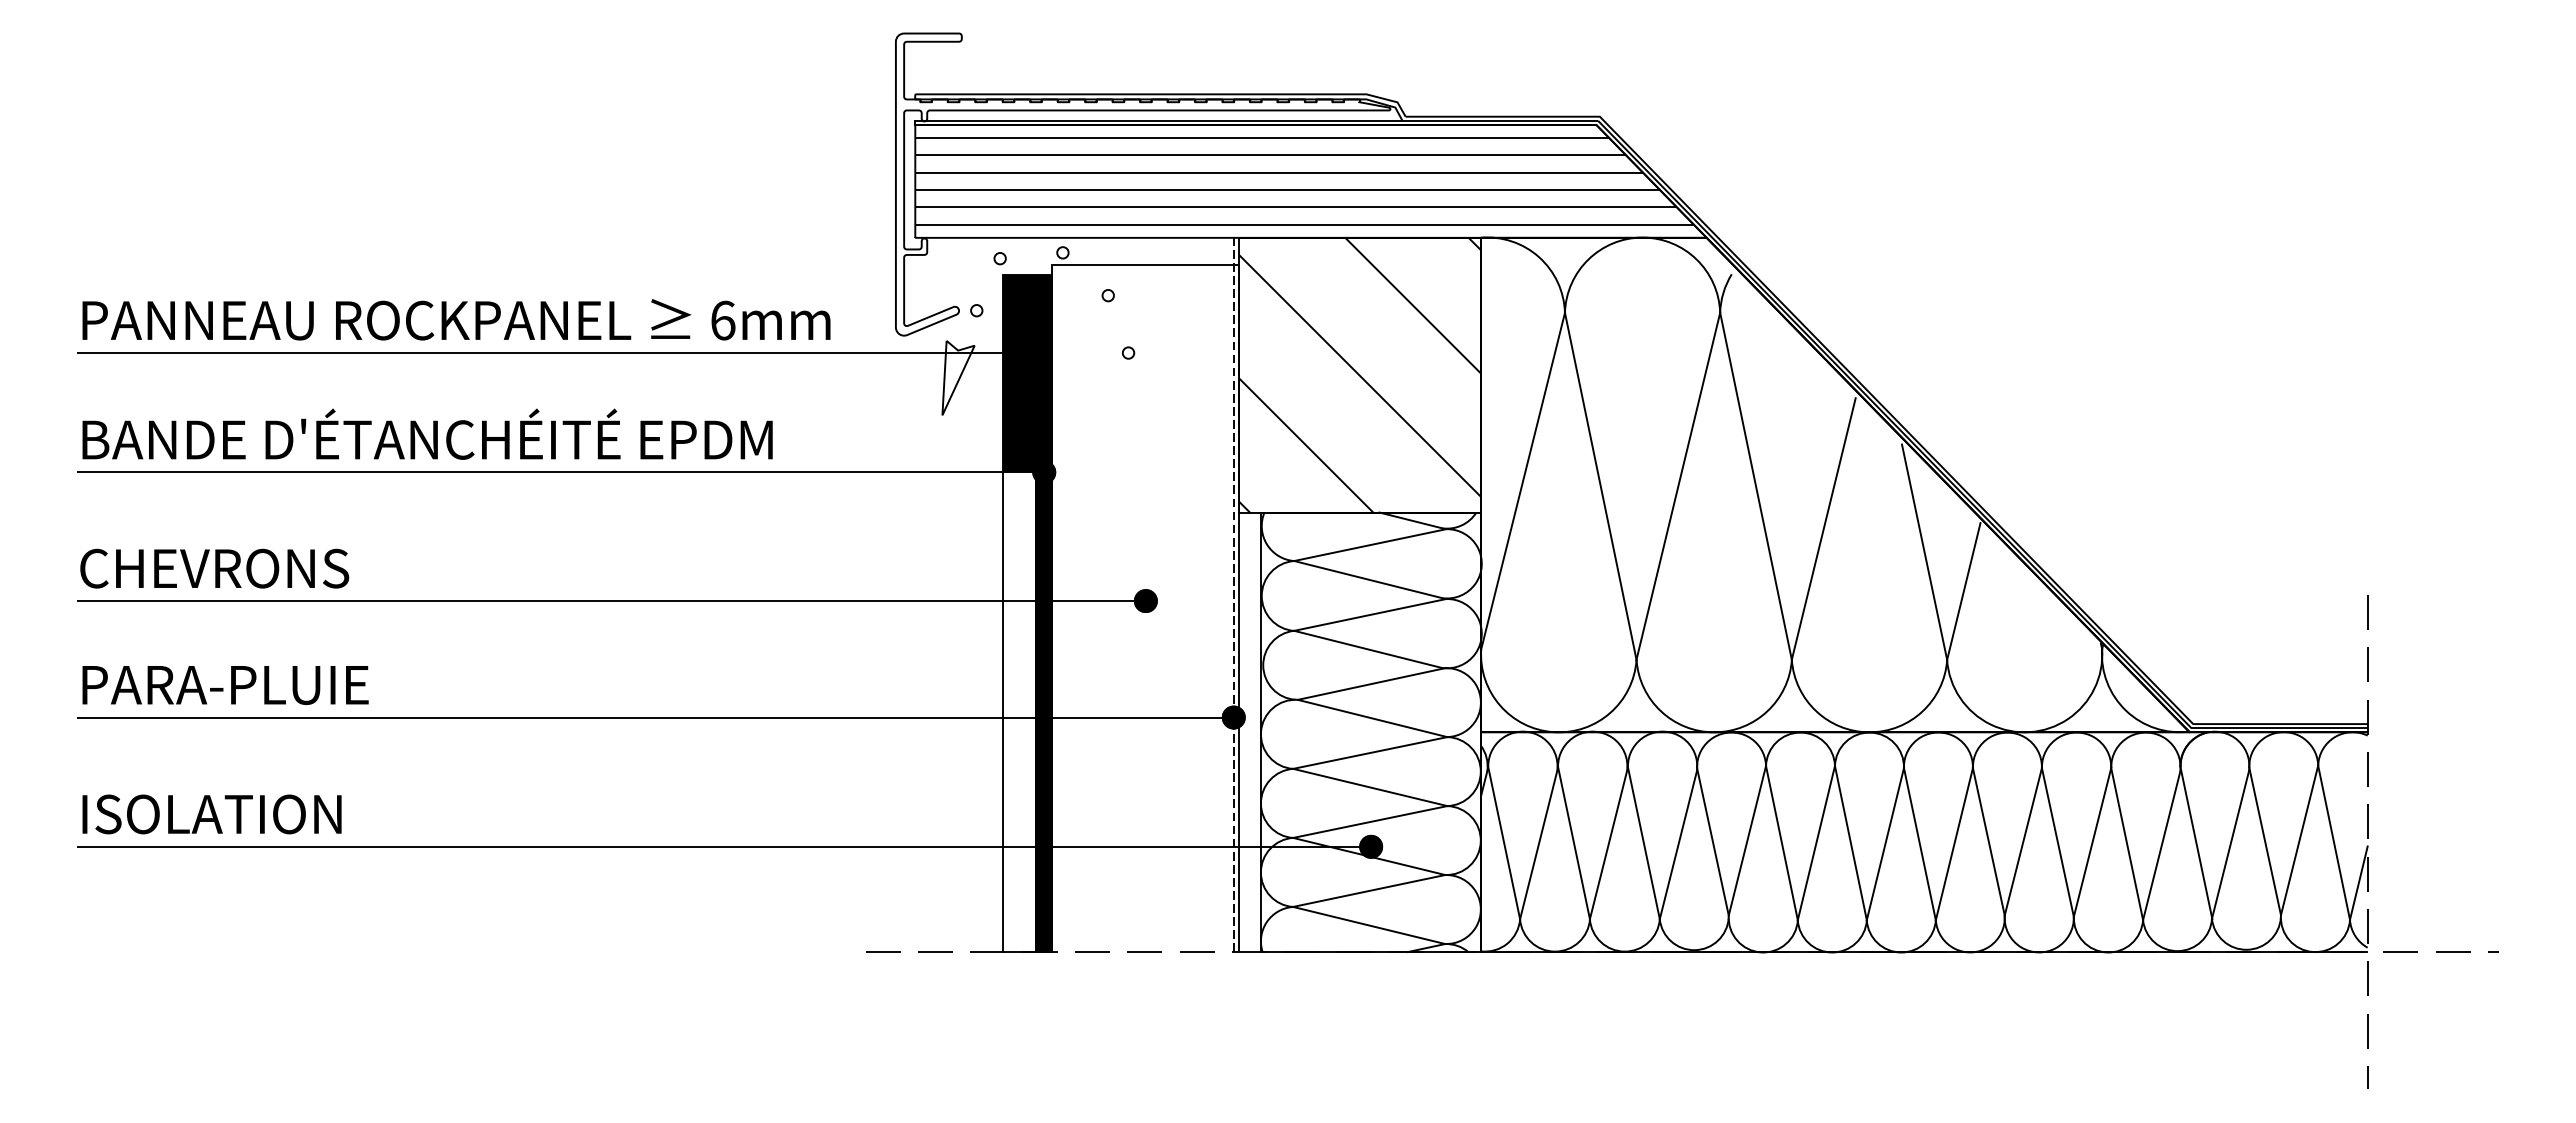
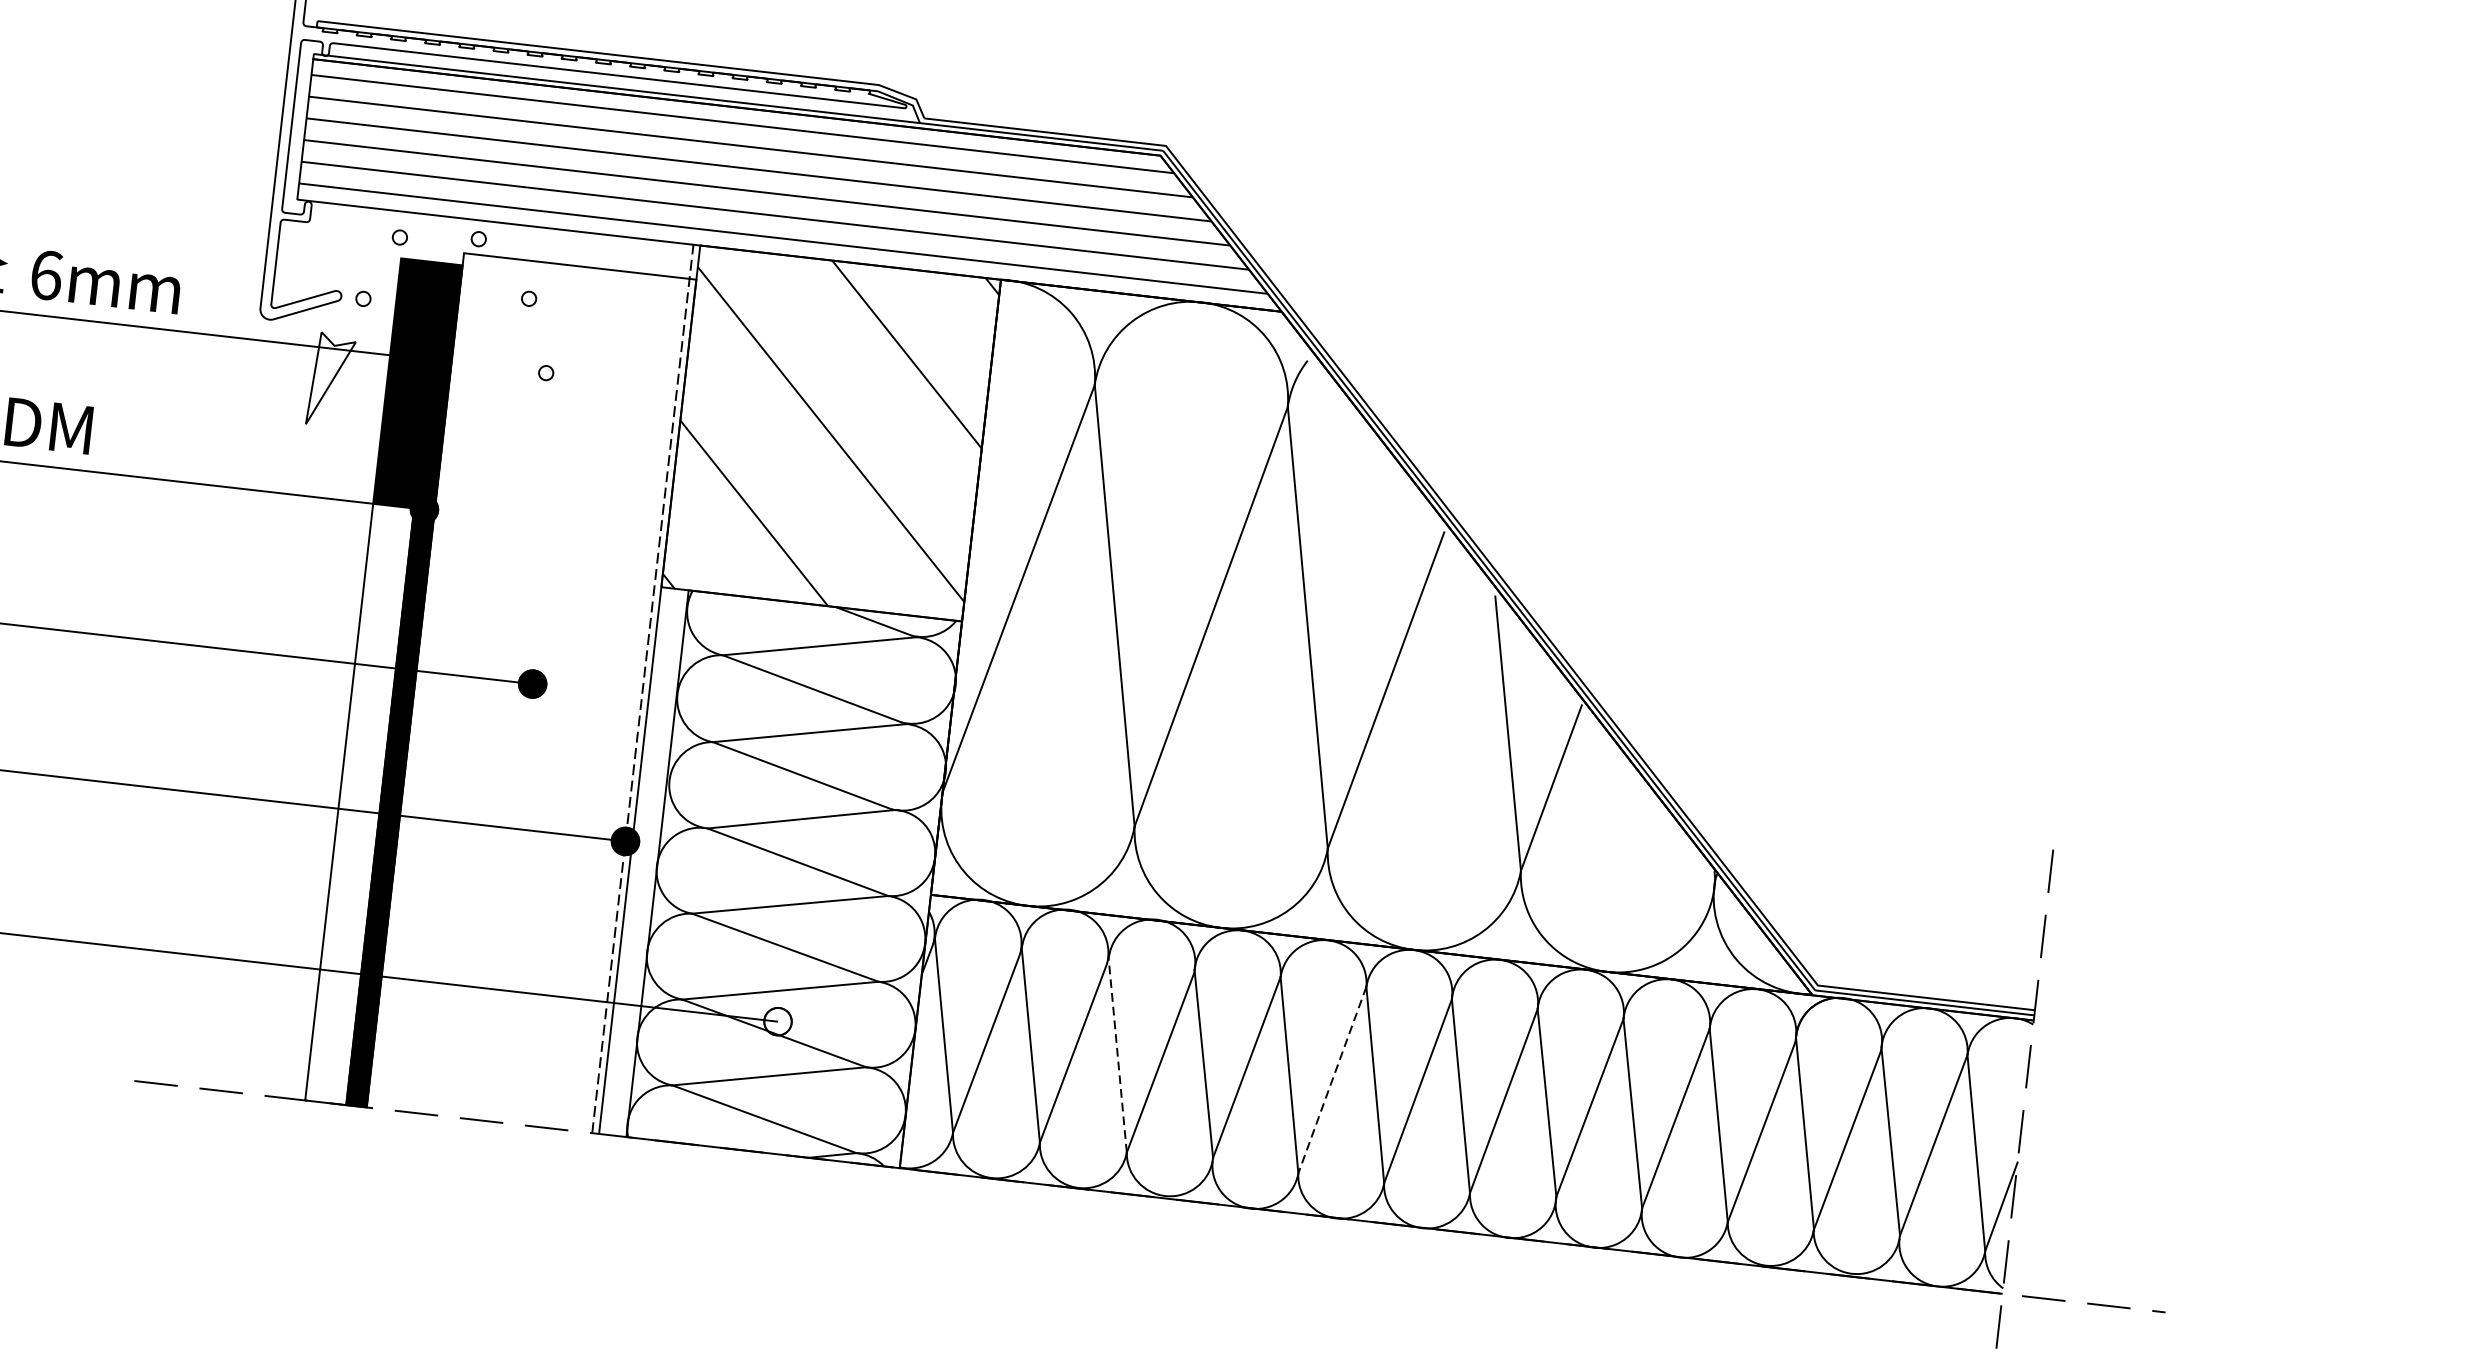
line: (1643, 843) -> (1117, 1056), solid -> dashed
line: (1816, 843) -> (1332, 1080), solid -> dashed
fill: (1371, 846) -> (778, 1021), removed

